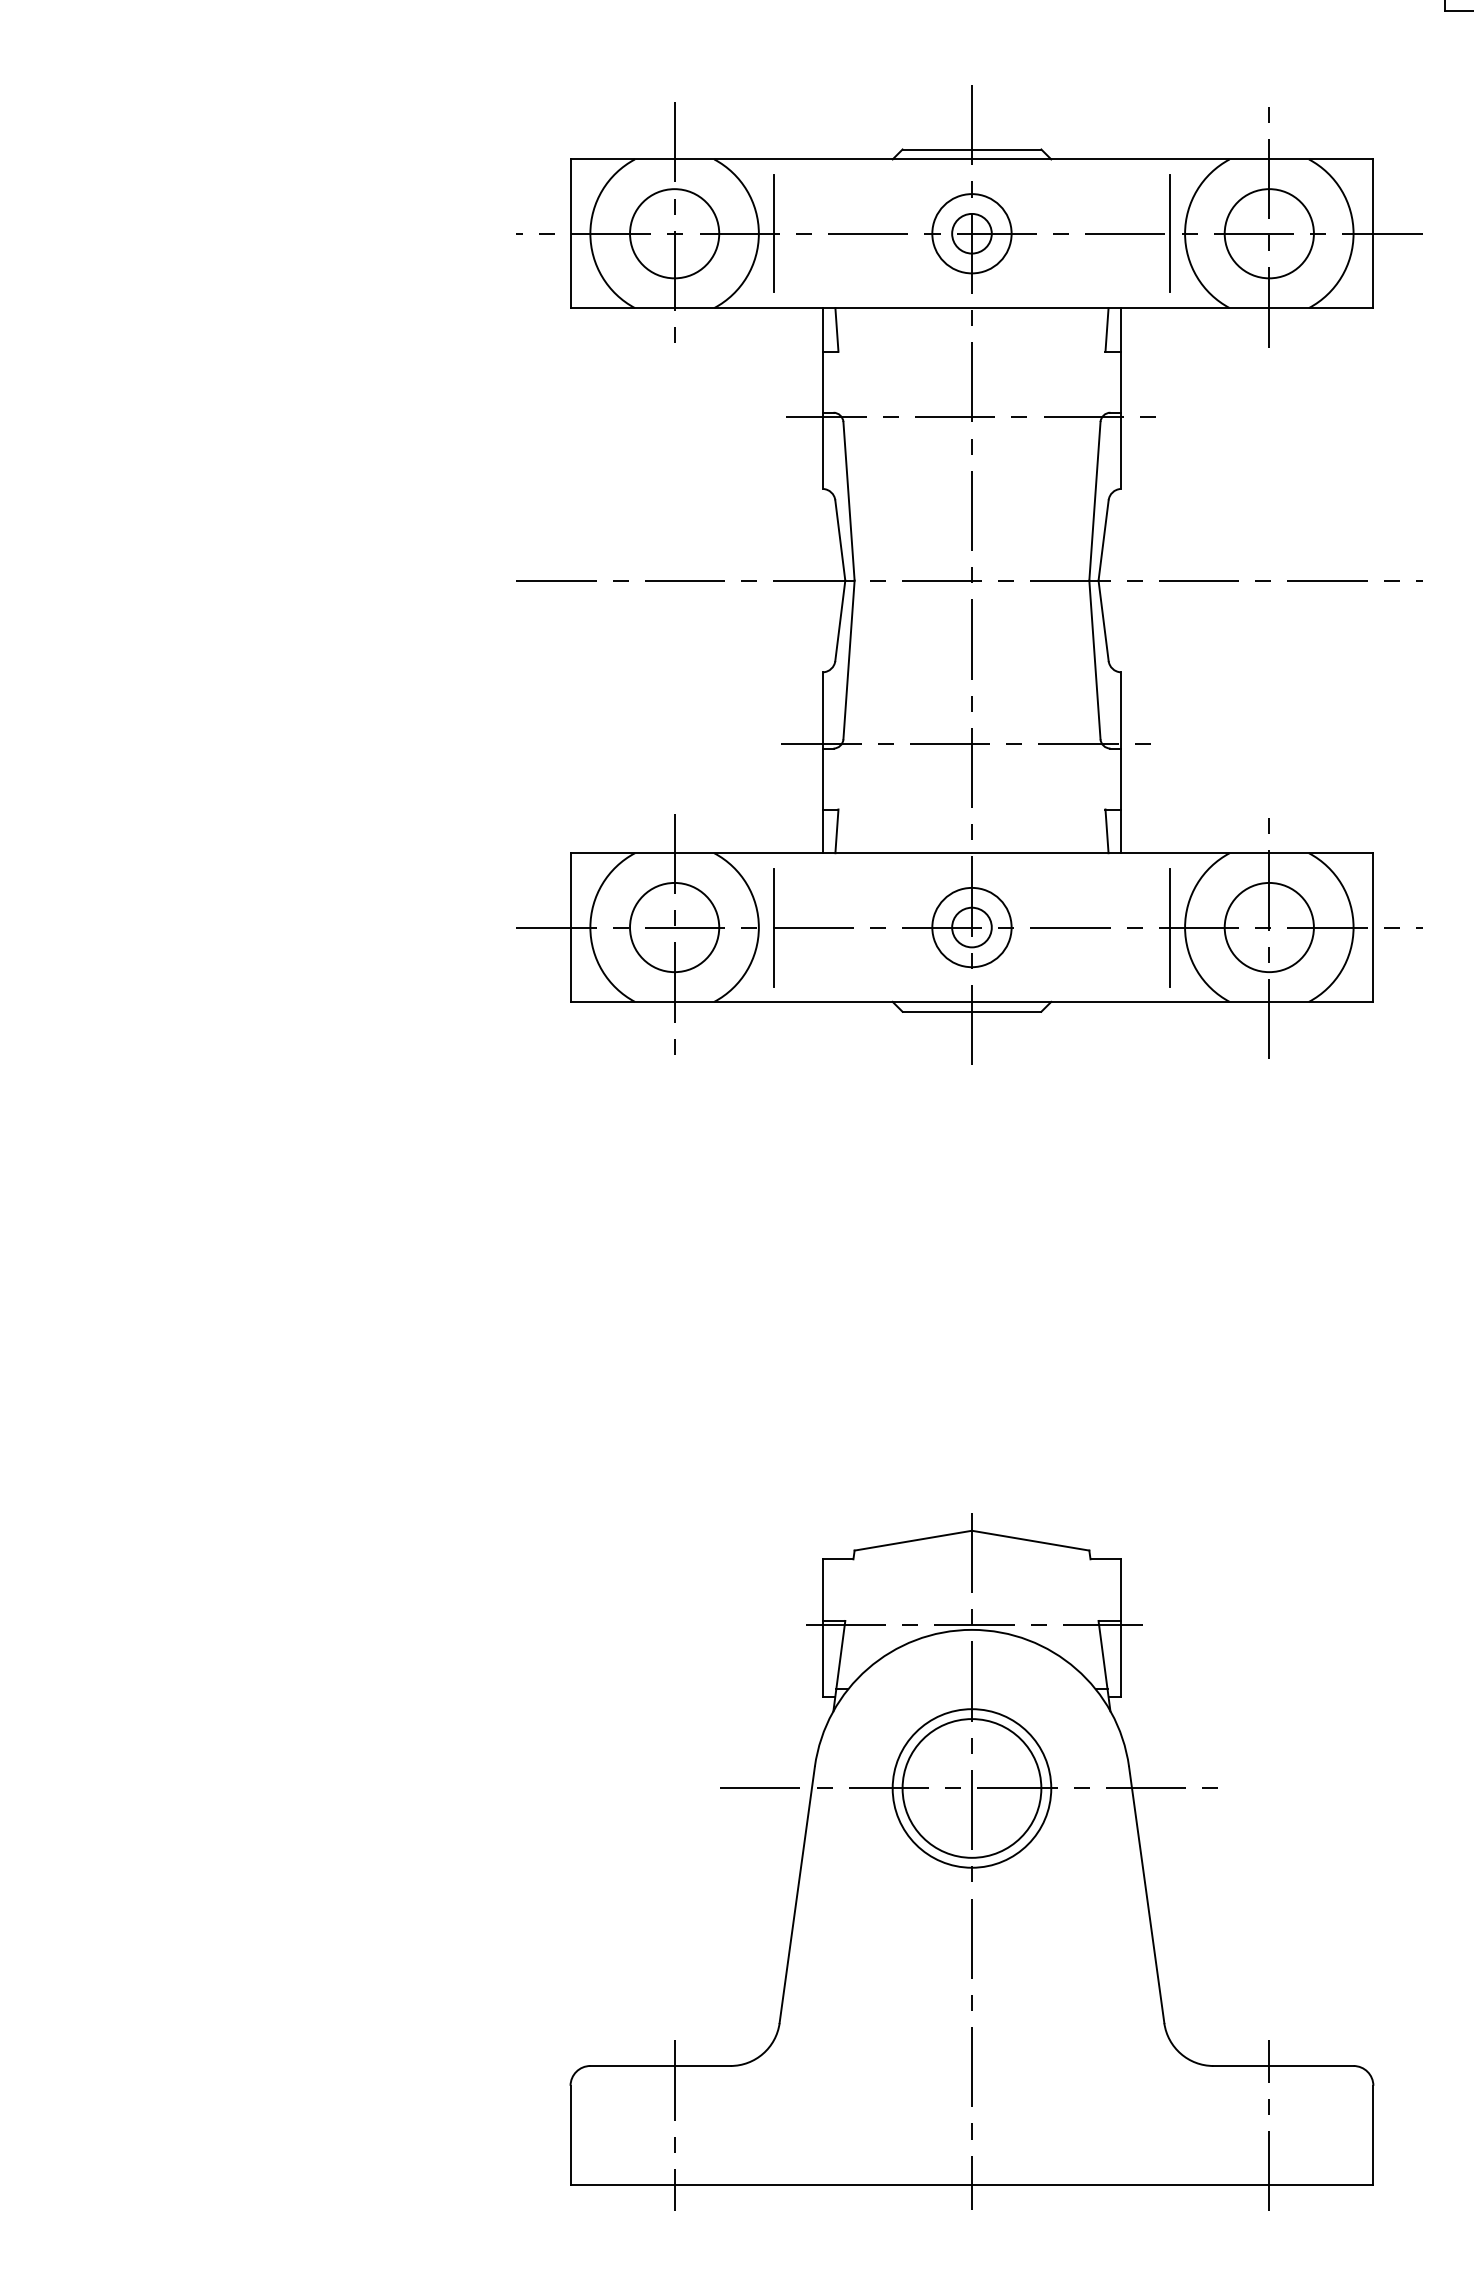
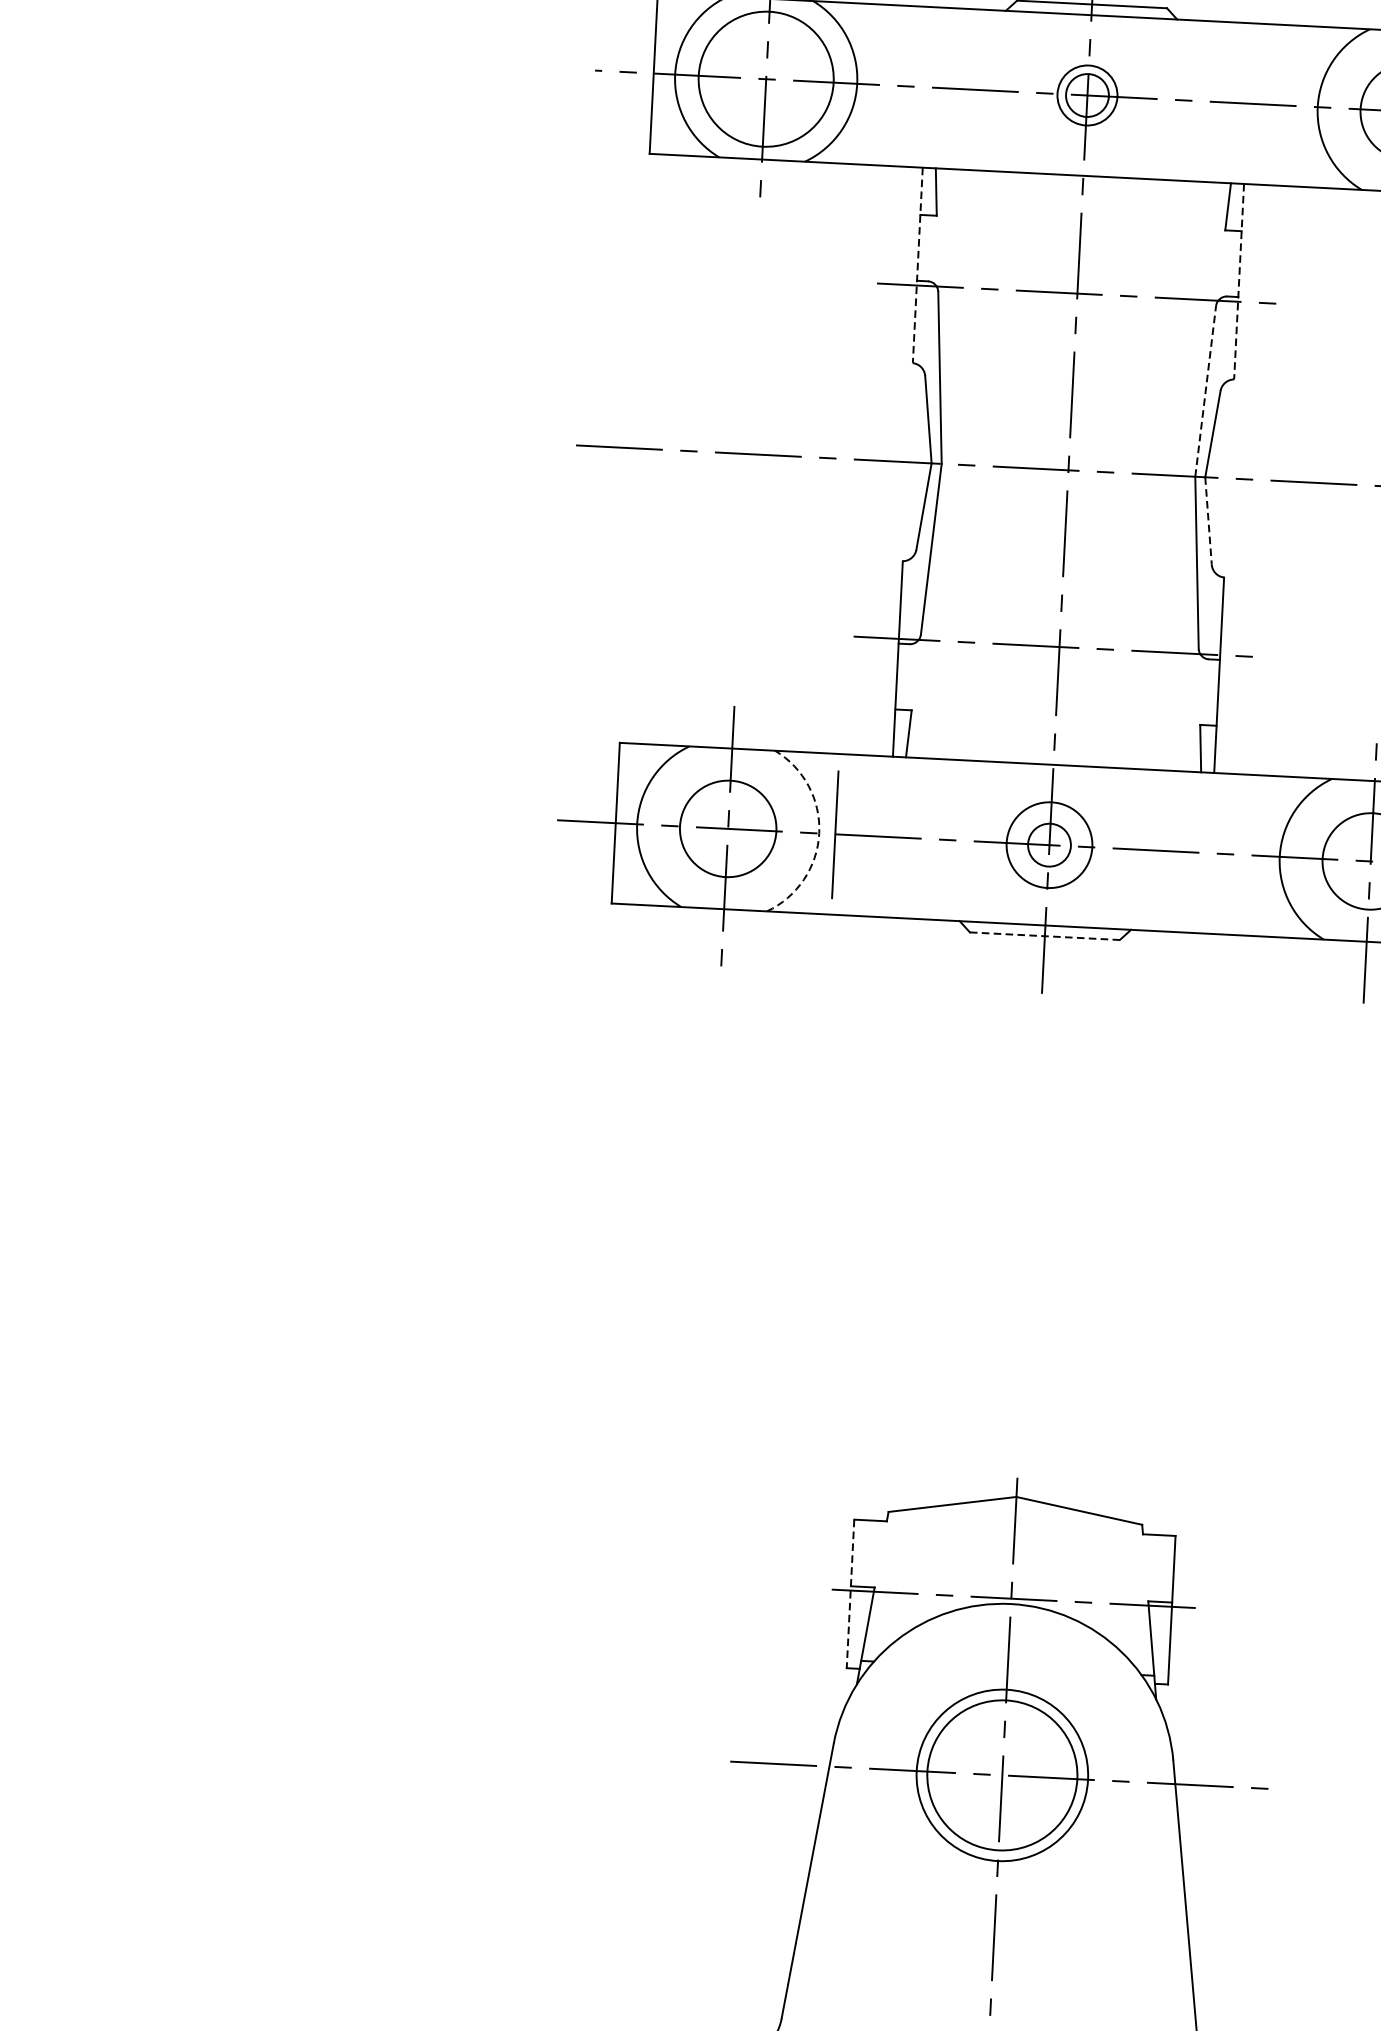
line: (773, 232) -> (873, 83), removed
line: (1170, 232) -> (1302, 105), removed
circle: (674, 233) -> (766, 78), size x1.4
circle: (971, 233) -> (1086, 95), size x0.7
line: (823, 399) -> (917, 266), solid -> dashed
line: (1120, 399) -> (1238, 282), solid -> dashed
line: (1094, 501) -> (1205, 391), solid -> dashed
line: (1103, 620) -> (1208, 520), solid -> dashed
arc: (758, 927) -> (818, 833), solid -> dashed
line: (1170, 927) -> (1264, 855), removed
line: (972, 1011) -> (1045, 935), solid -> dashed
line: (823, 1628) -> (850, 1594), solid -> dashed

